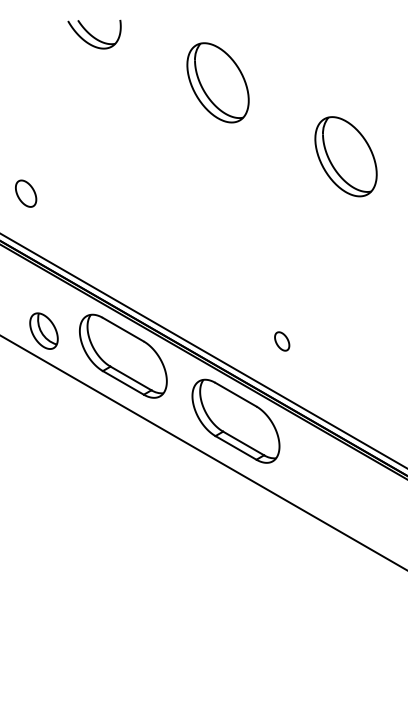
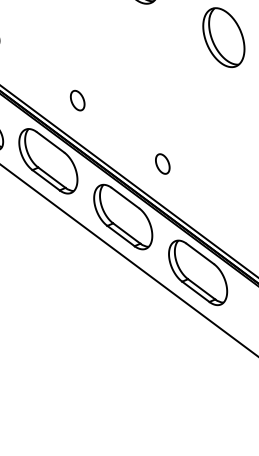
part: (154, 267) -> (78, 100), added
part: (282, 341) -> (163, 164), size x1.43
part: (348, 485) -> (198, 272), added

